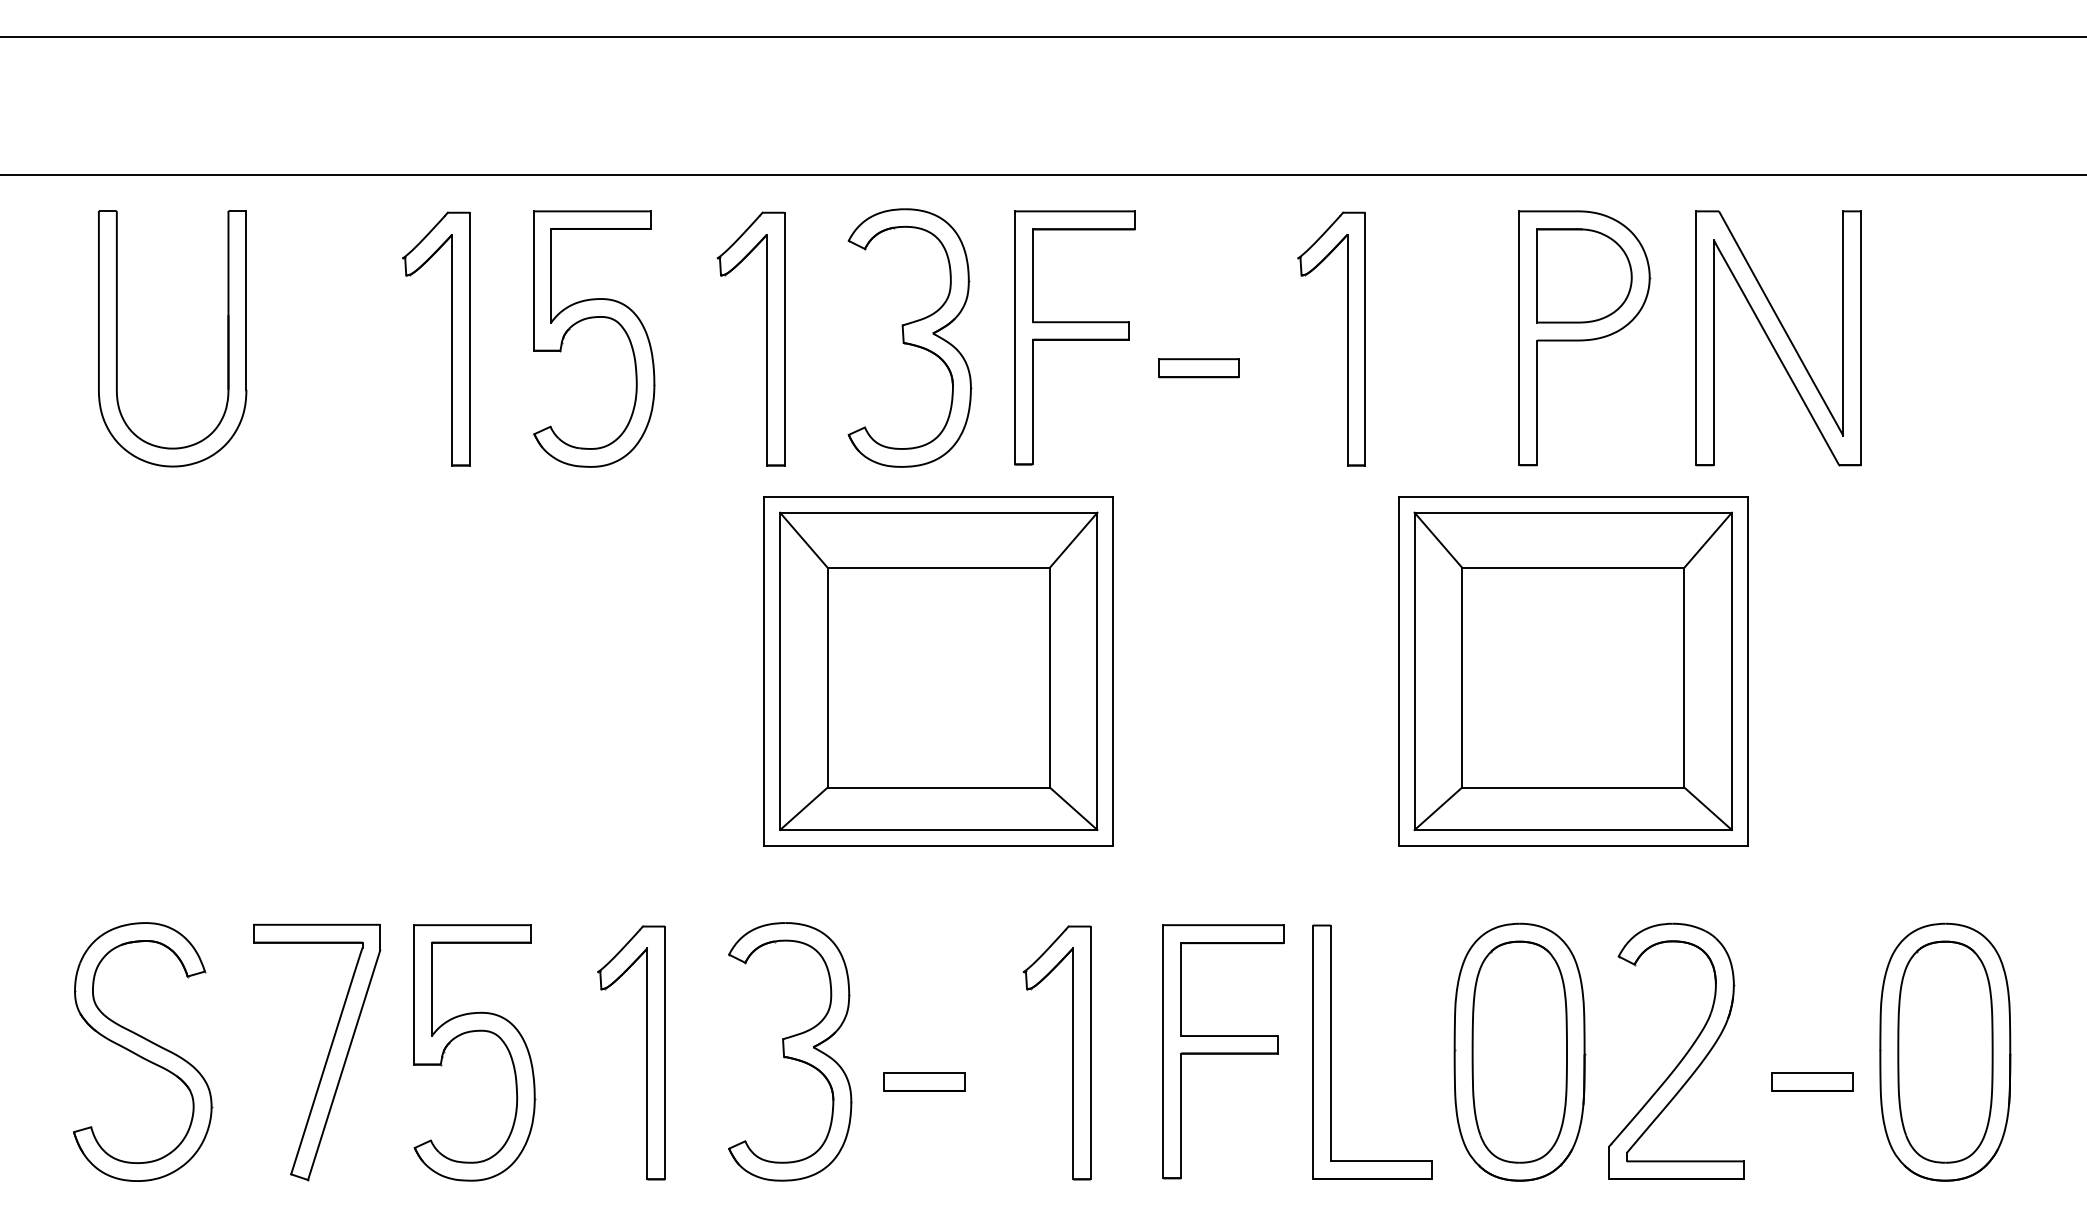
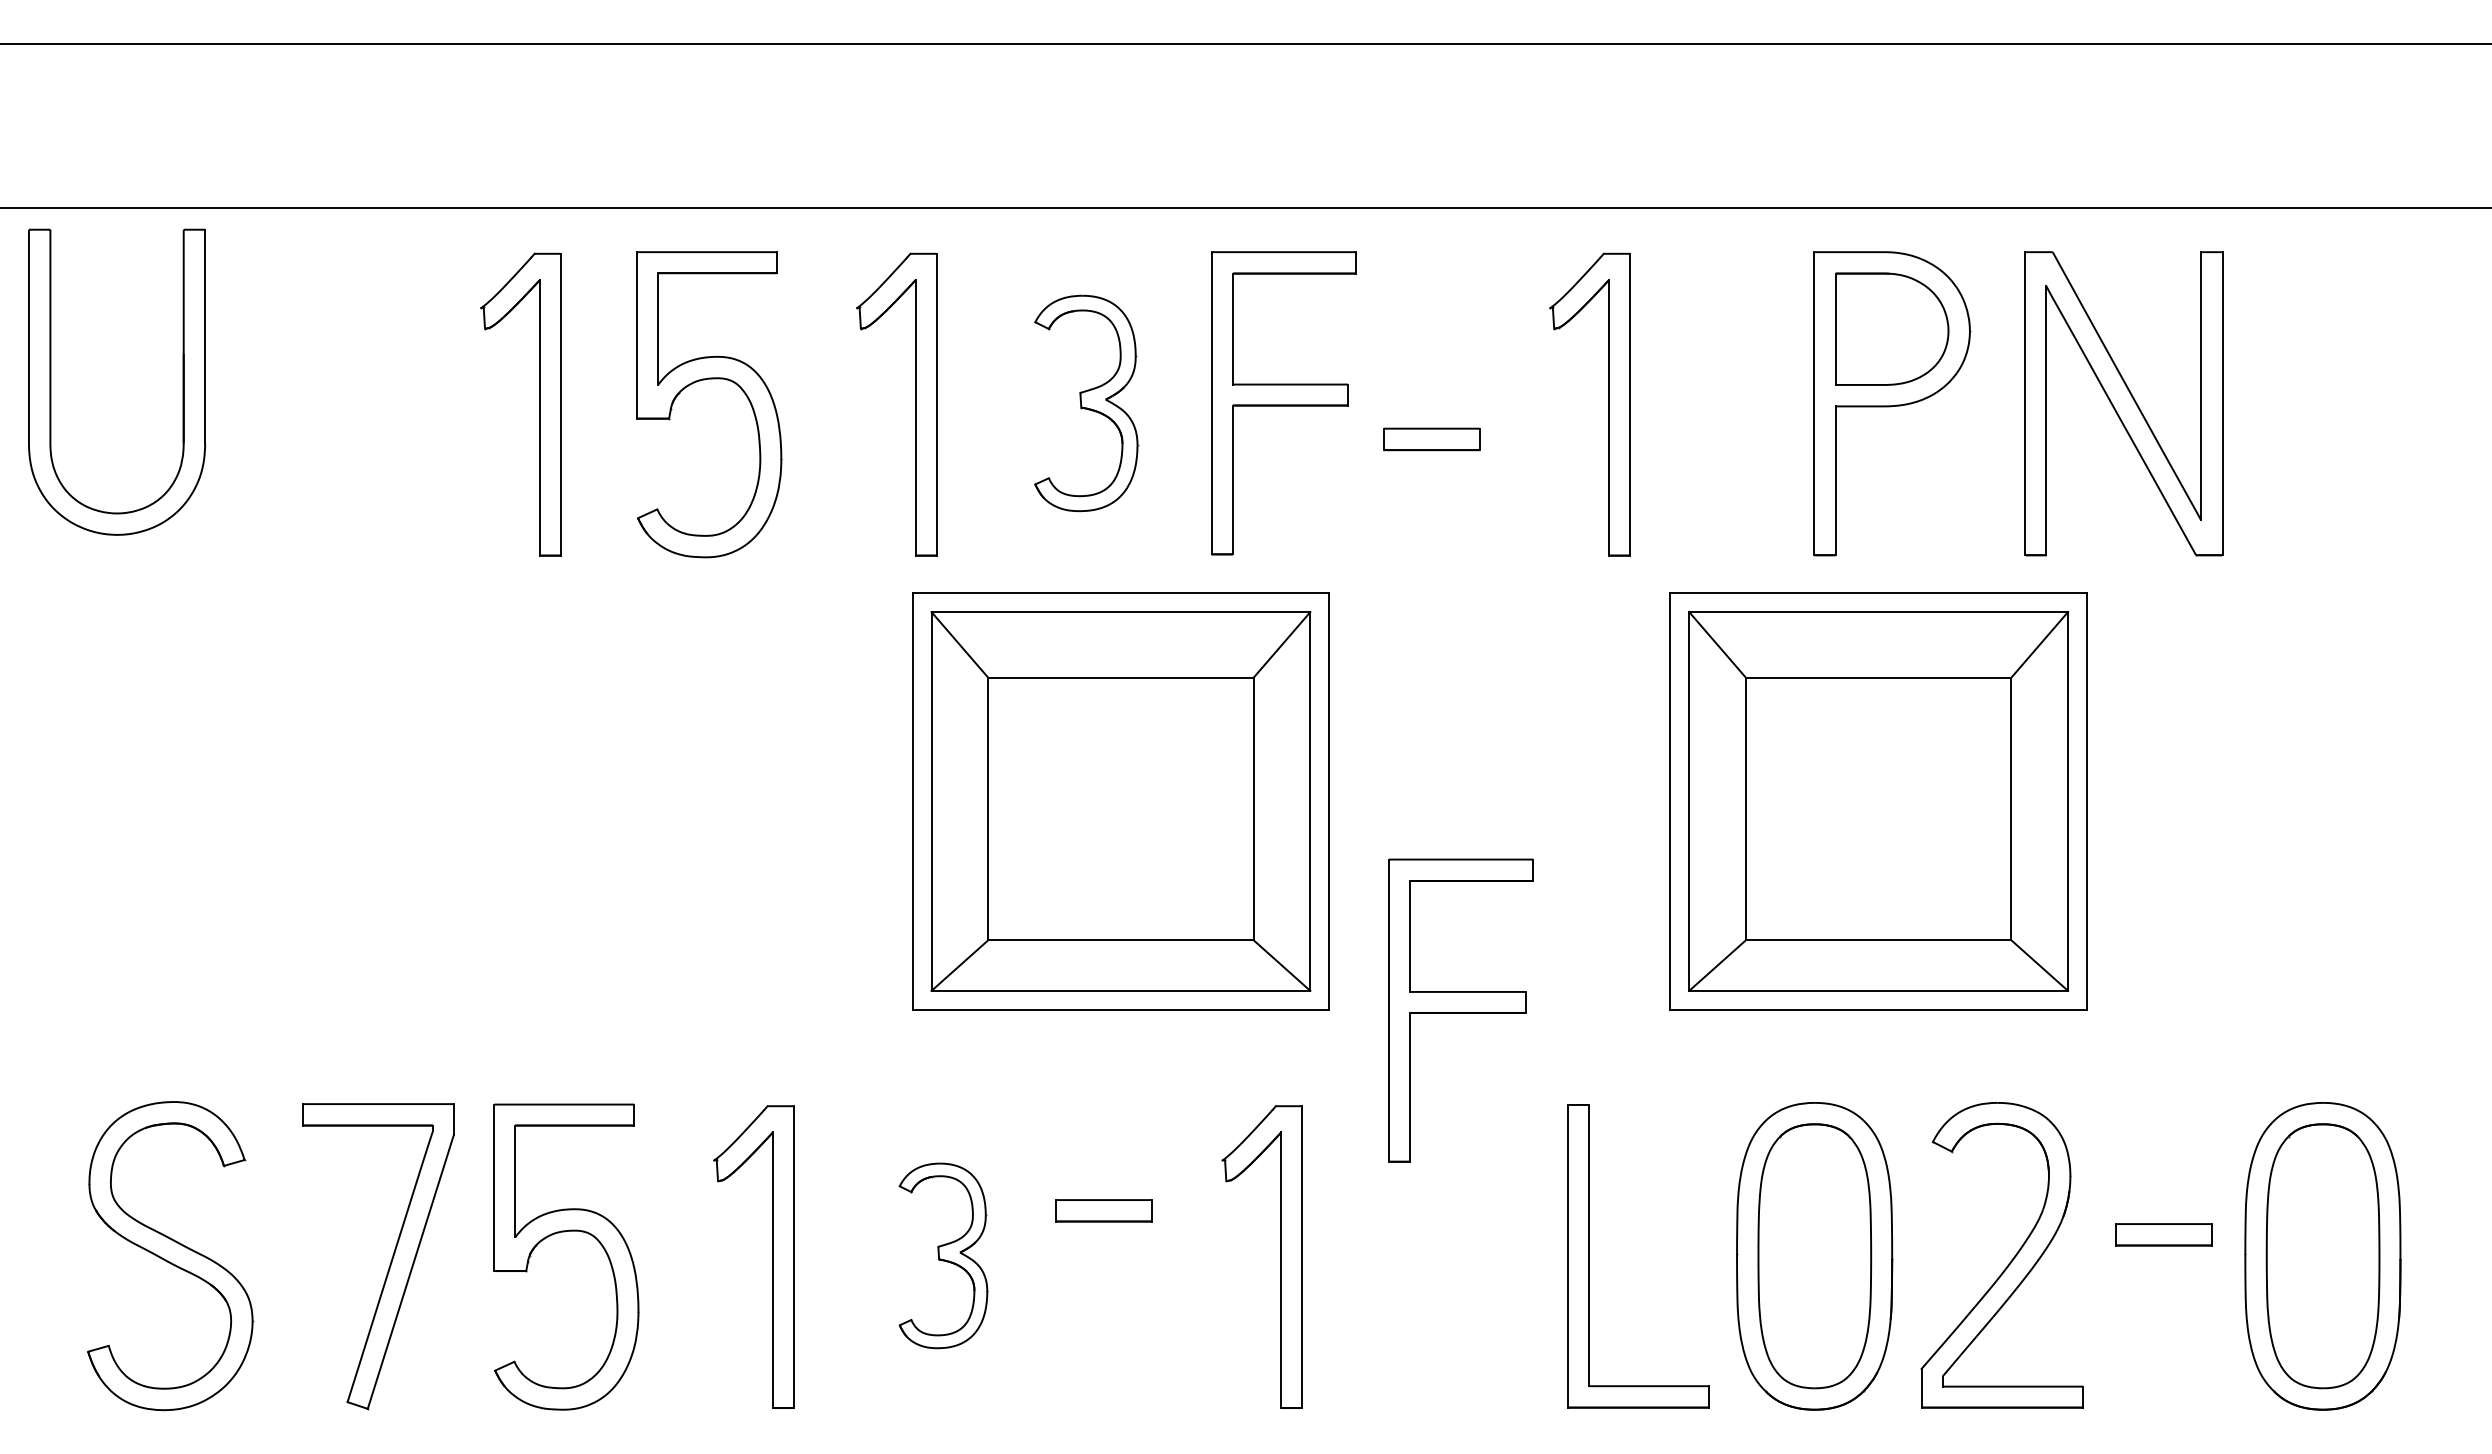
part: (117, 338) -> (51, 381), moved
part: (909, 338) -> (1086, 403), size x0.7
part: (790, 1051) -> (943, 1255), size x0.6
part: (1223, 1051) -> (1460, 1010), moved
part: (924, 1081) -> (1103, 1210), moved
part: (1811, 1081) -> (2163, 1234), moved

